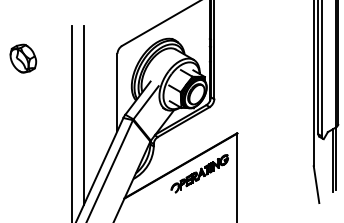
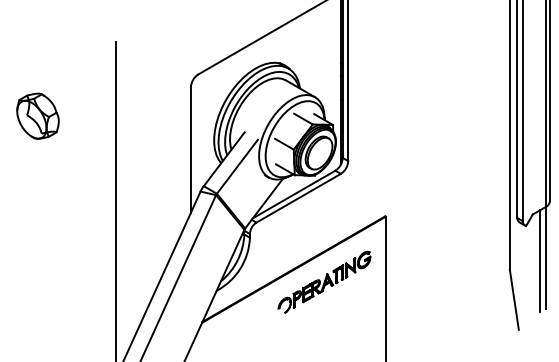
part: (23, 58) -> (38, 116), moved
line: (83, 115) -> (135, 187), removed

